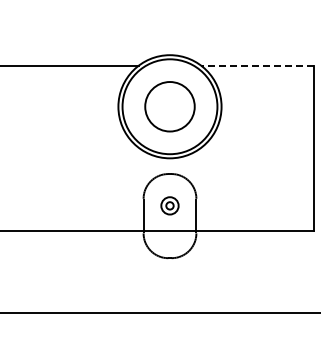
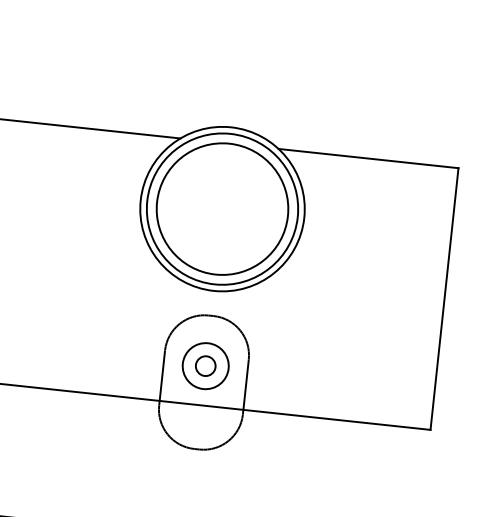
line: (257, 65) -> (368, 158), dashed -> solid
circle: (169, 106) -> (221, 208), size x1.67
part: (169, 205) -> (205, 365), size x1.67

